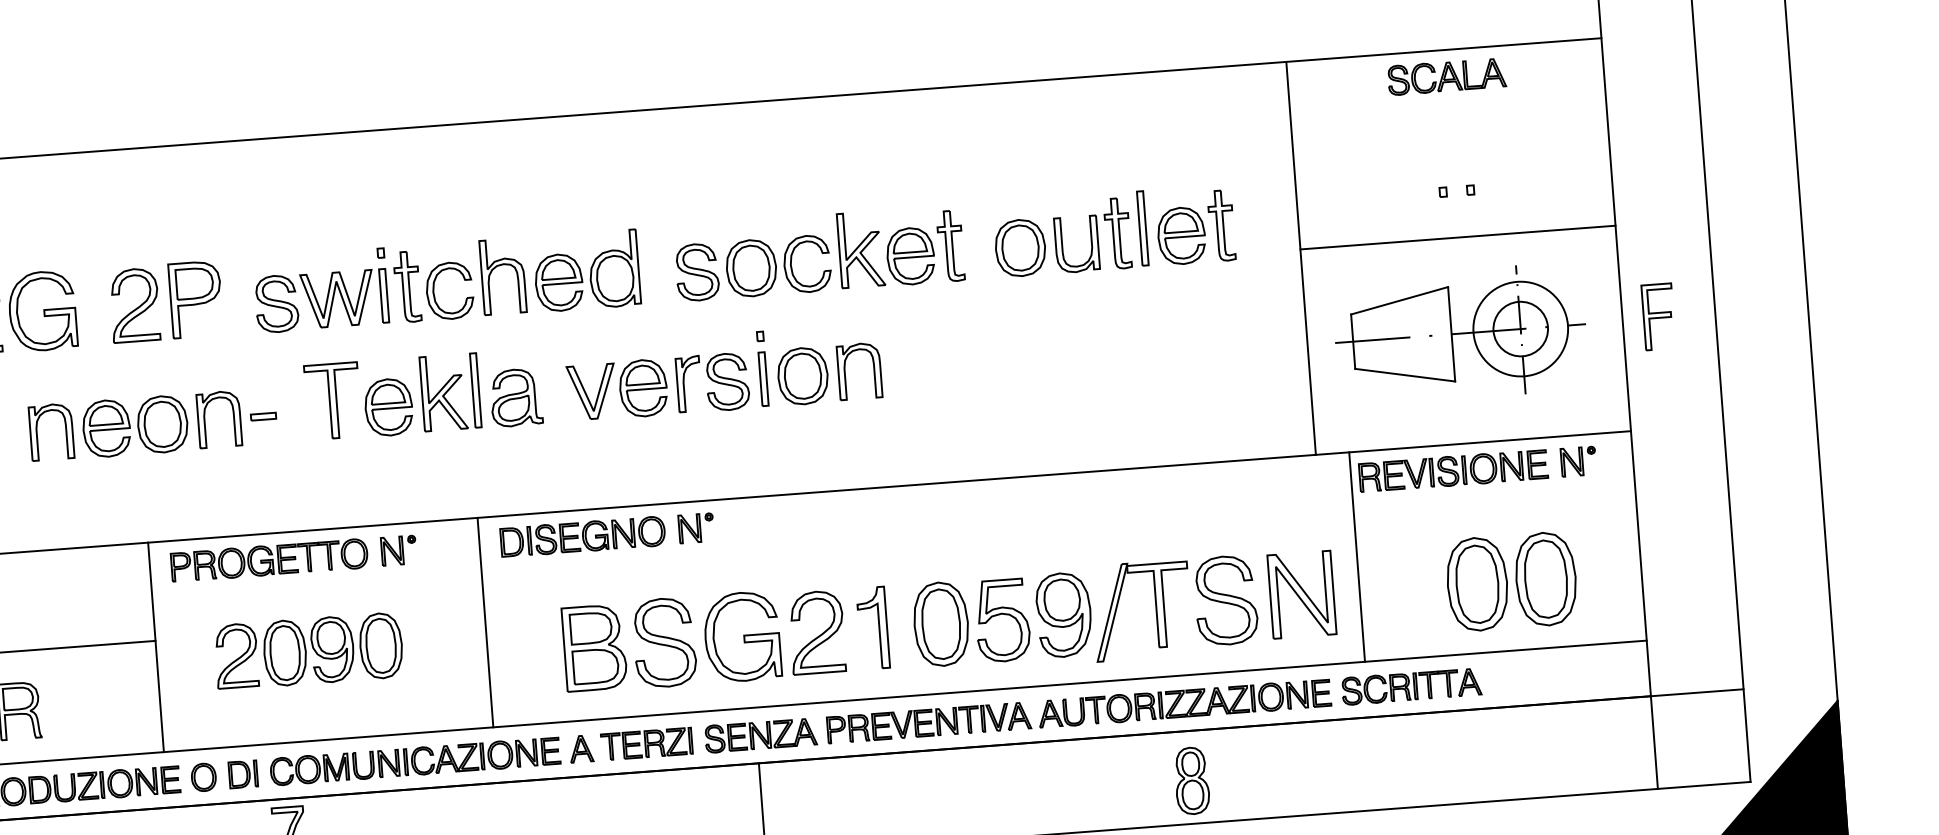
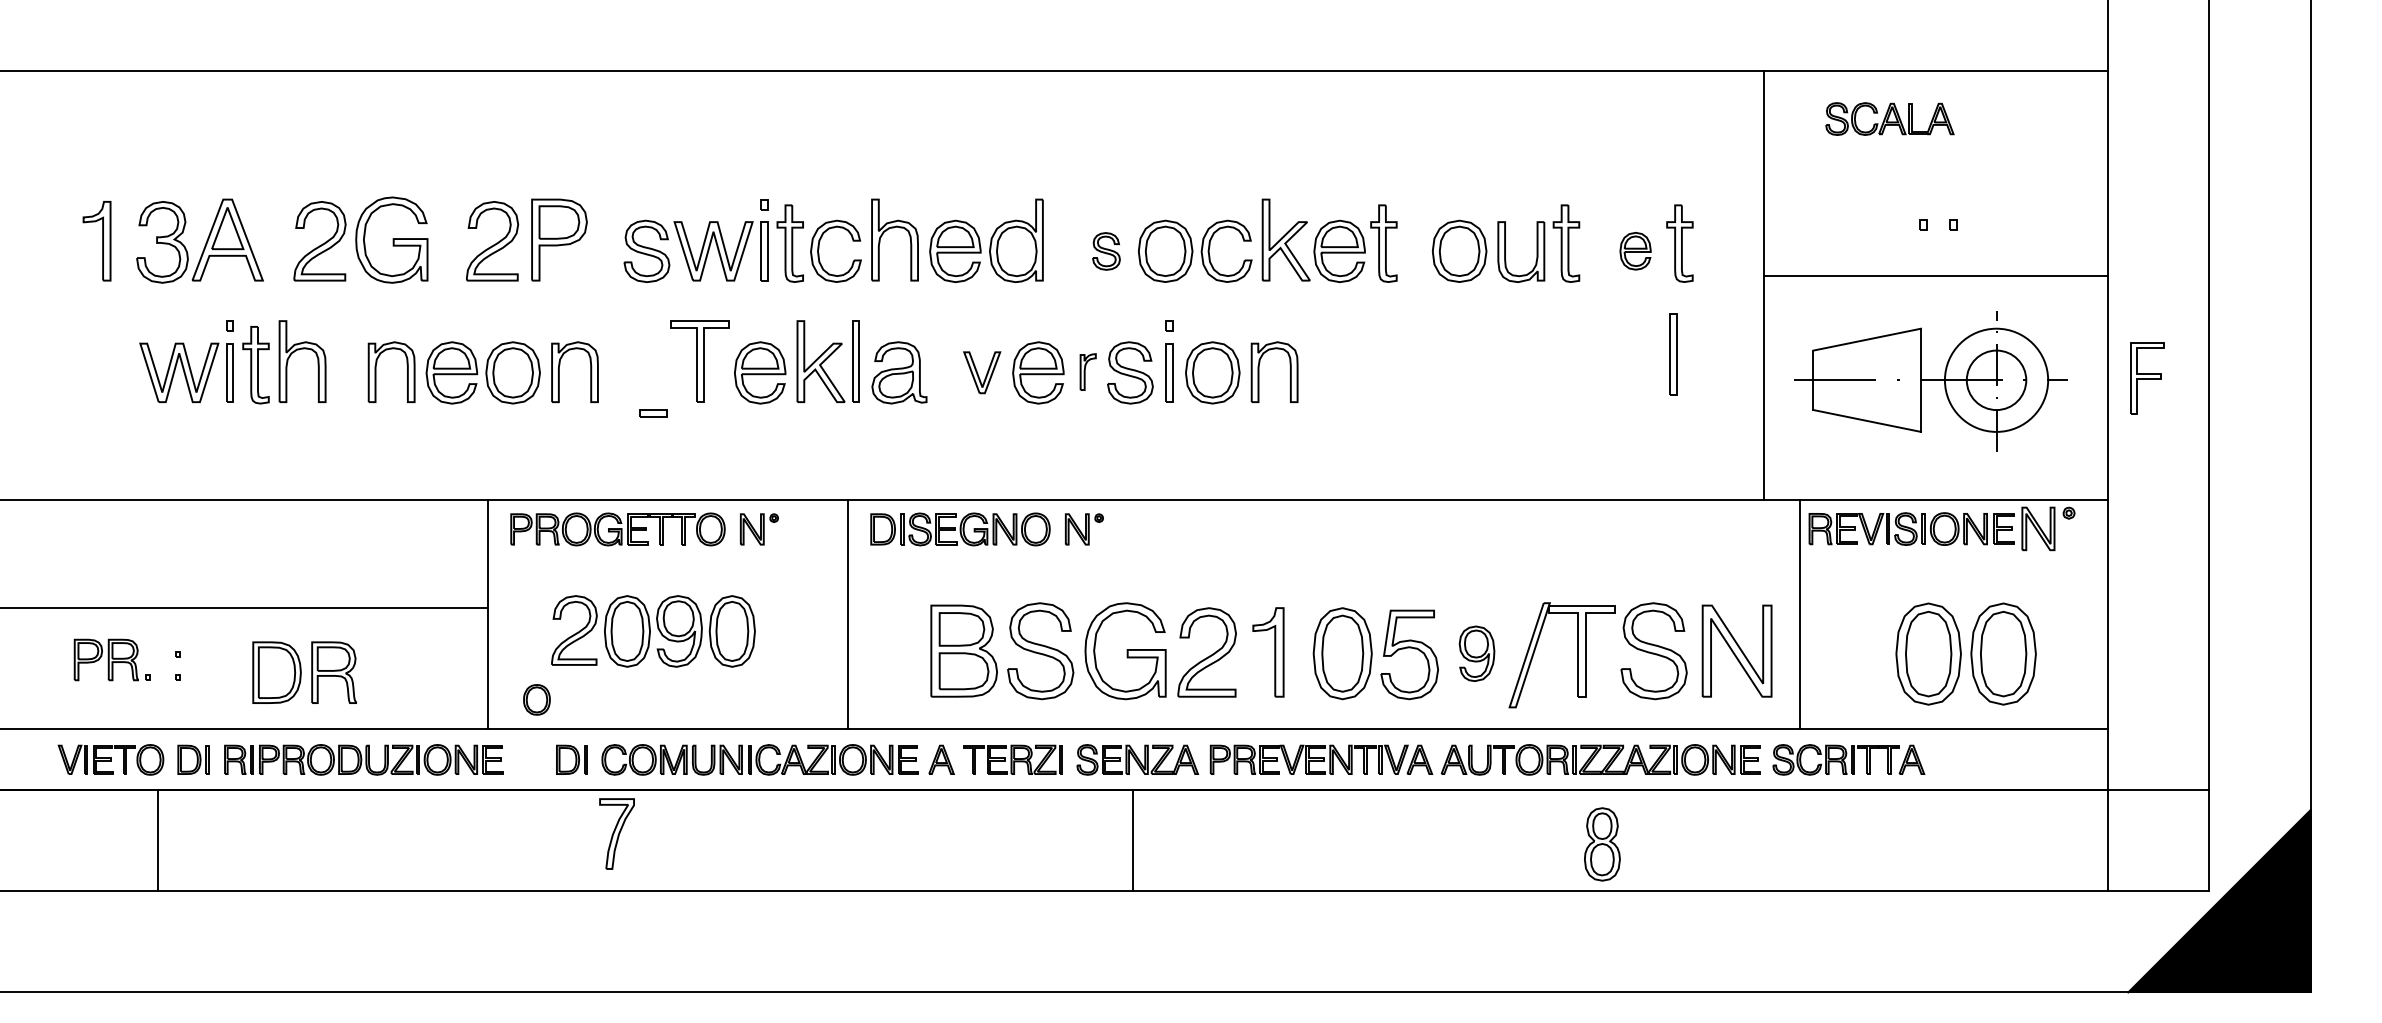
part: (1446, 76) -> (1889, 118), moved
part: (1143, 228) -> (1673, 354), moved
part: (1181, 235) -> (1635, 250), size x0.6
part: (697, 272) -> (1106, 251), size x0.6
part: (688, 383) -> (1087, 371), size x0.6
part: (591, 391) -> (981, 372), size x0.7
part: (263, 416) -> (653, 413), moved
part: (1578, 462) -> (2048, 529), size x1.4
part: (1063, 614) -> (1476, 653), size x0.6
part: (203, 777) -> (536, 699), moved

